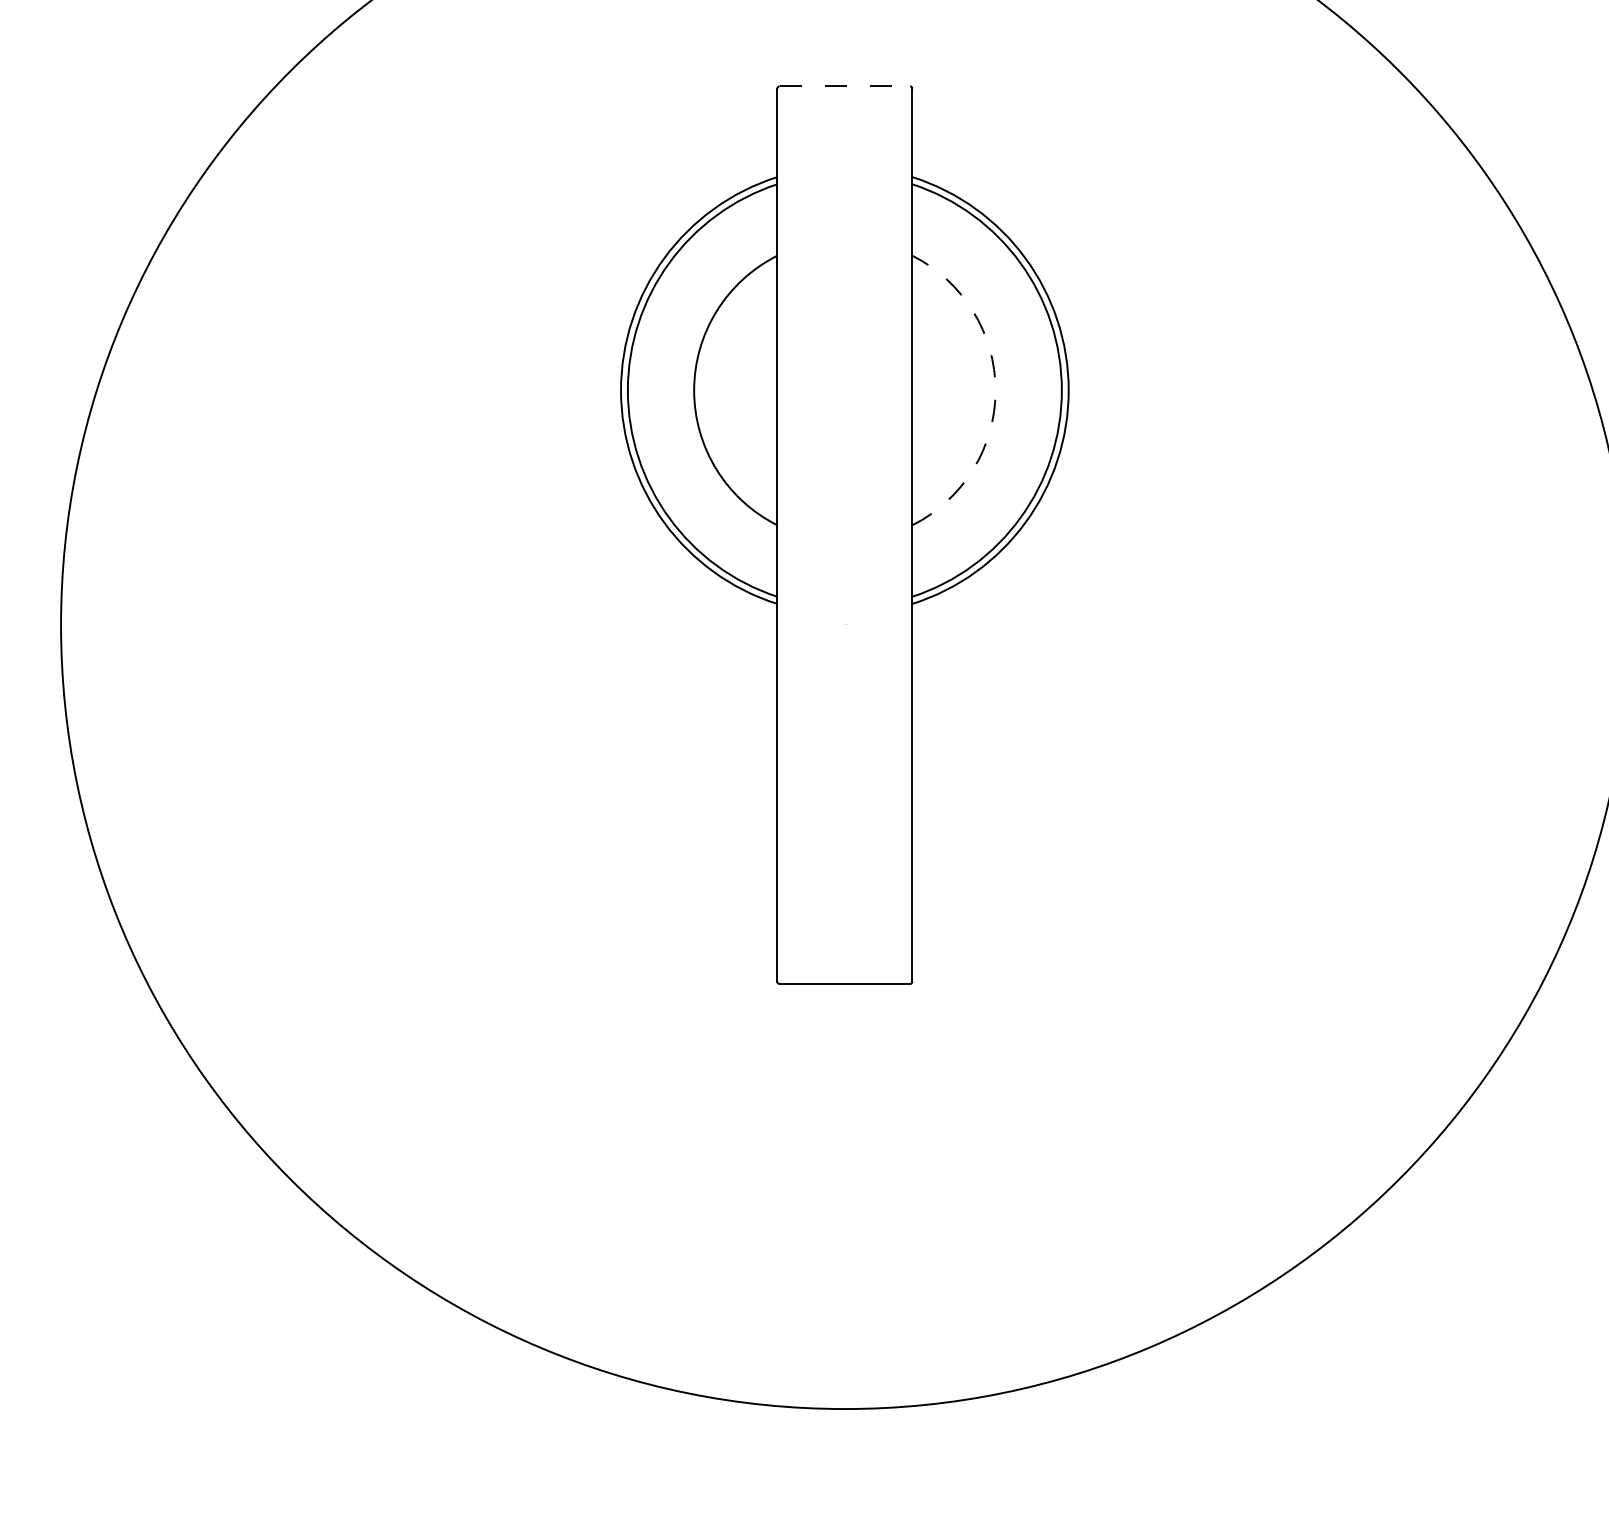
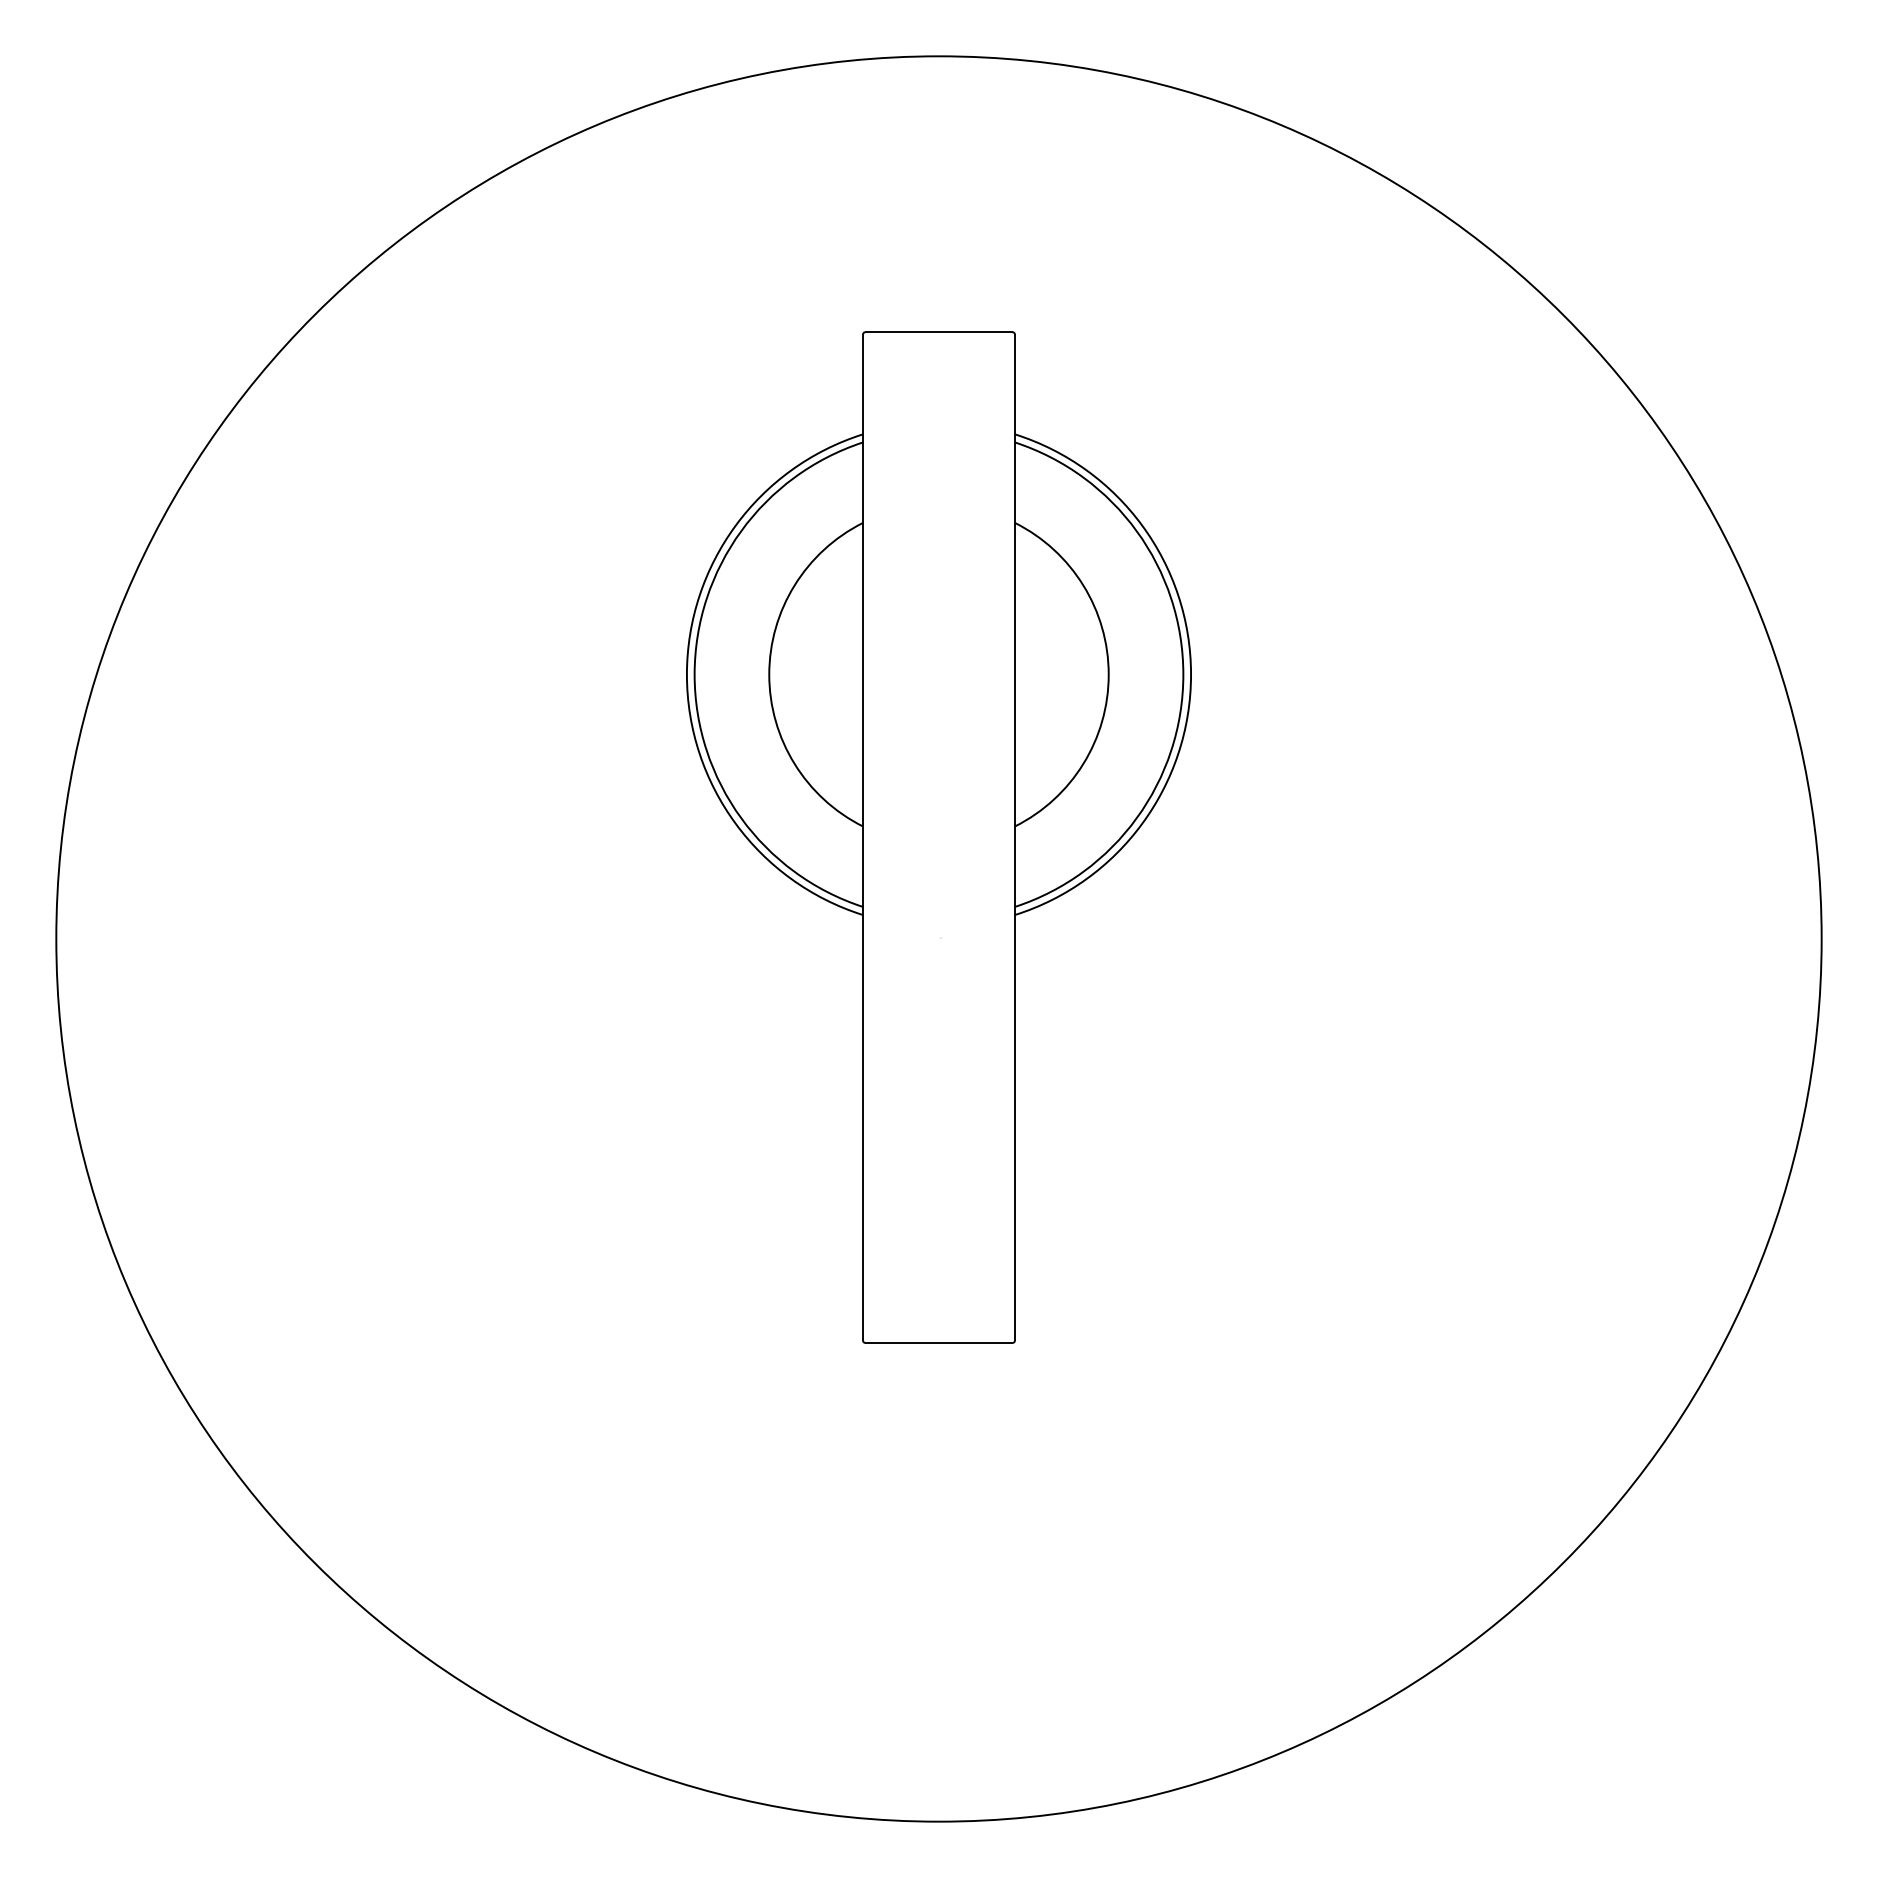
line: (845, 86) -> (939, 332), dashed -> solid
arc: (995, 390) -> (1108, 674), dashed -> solid

